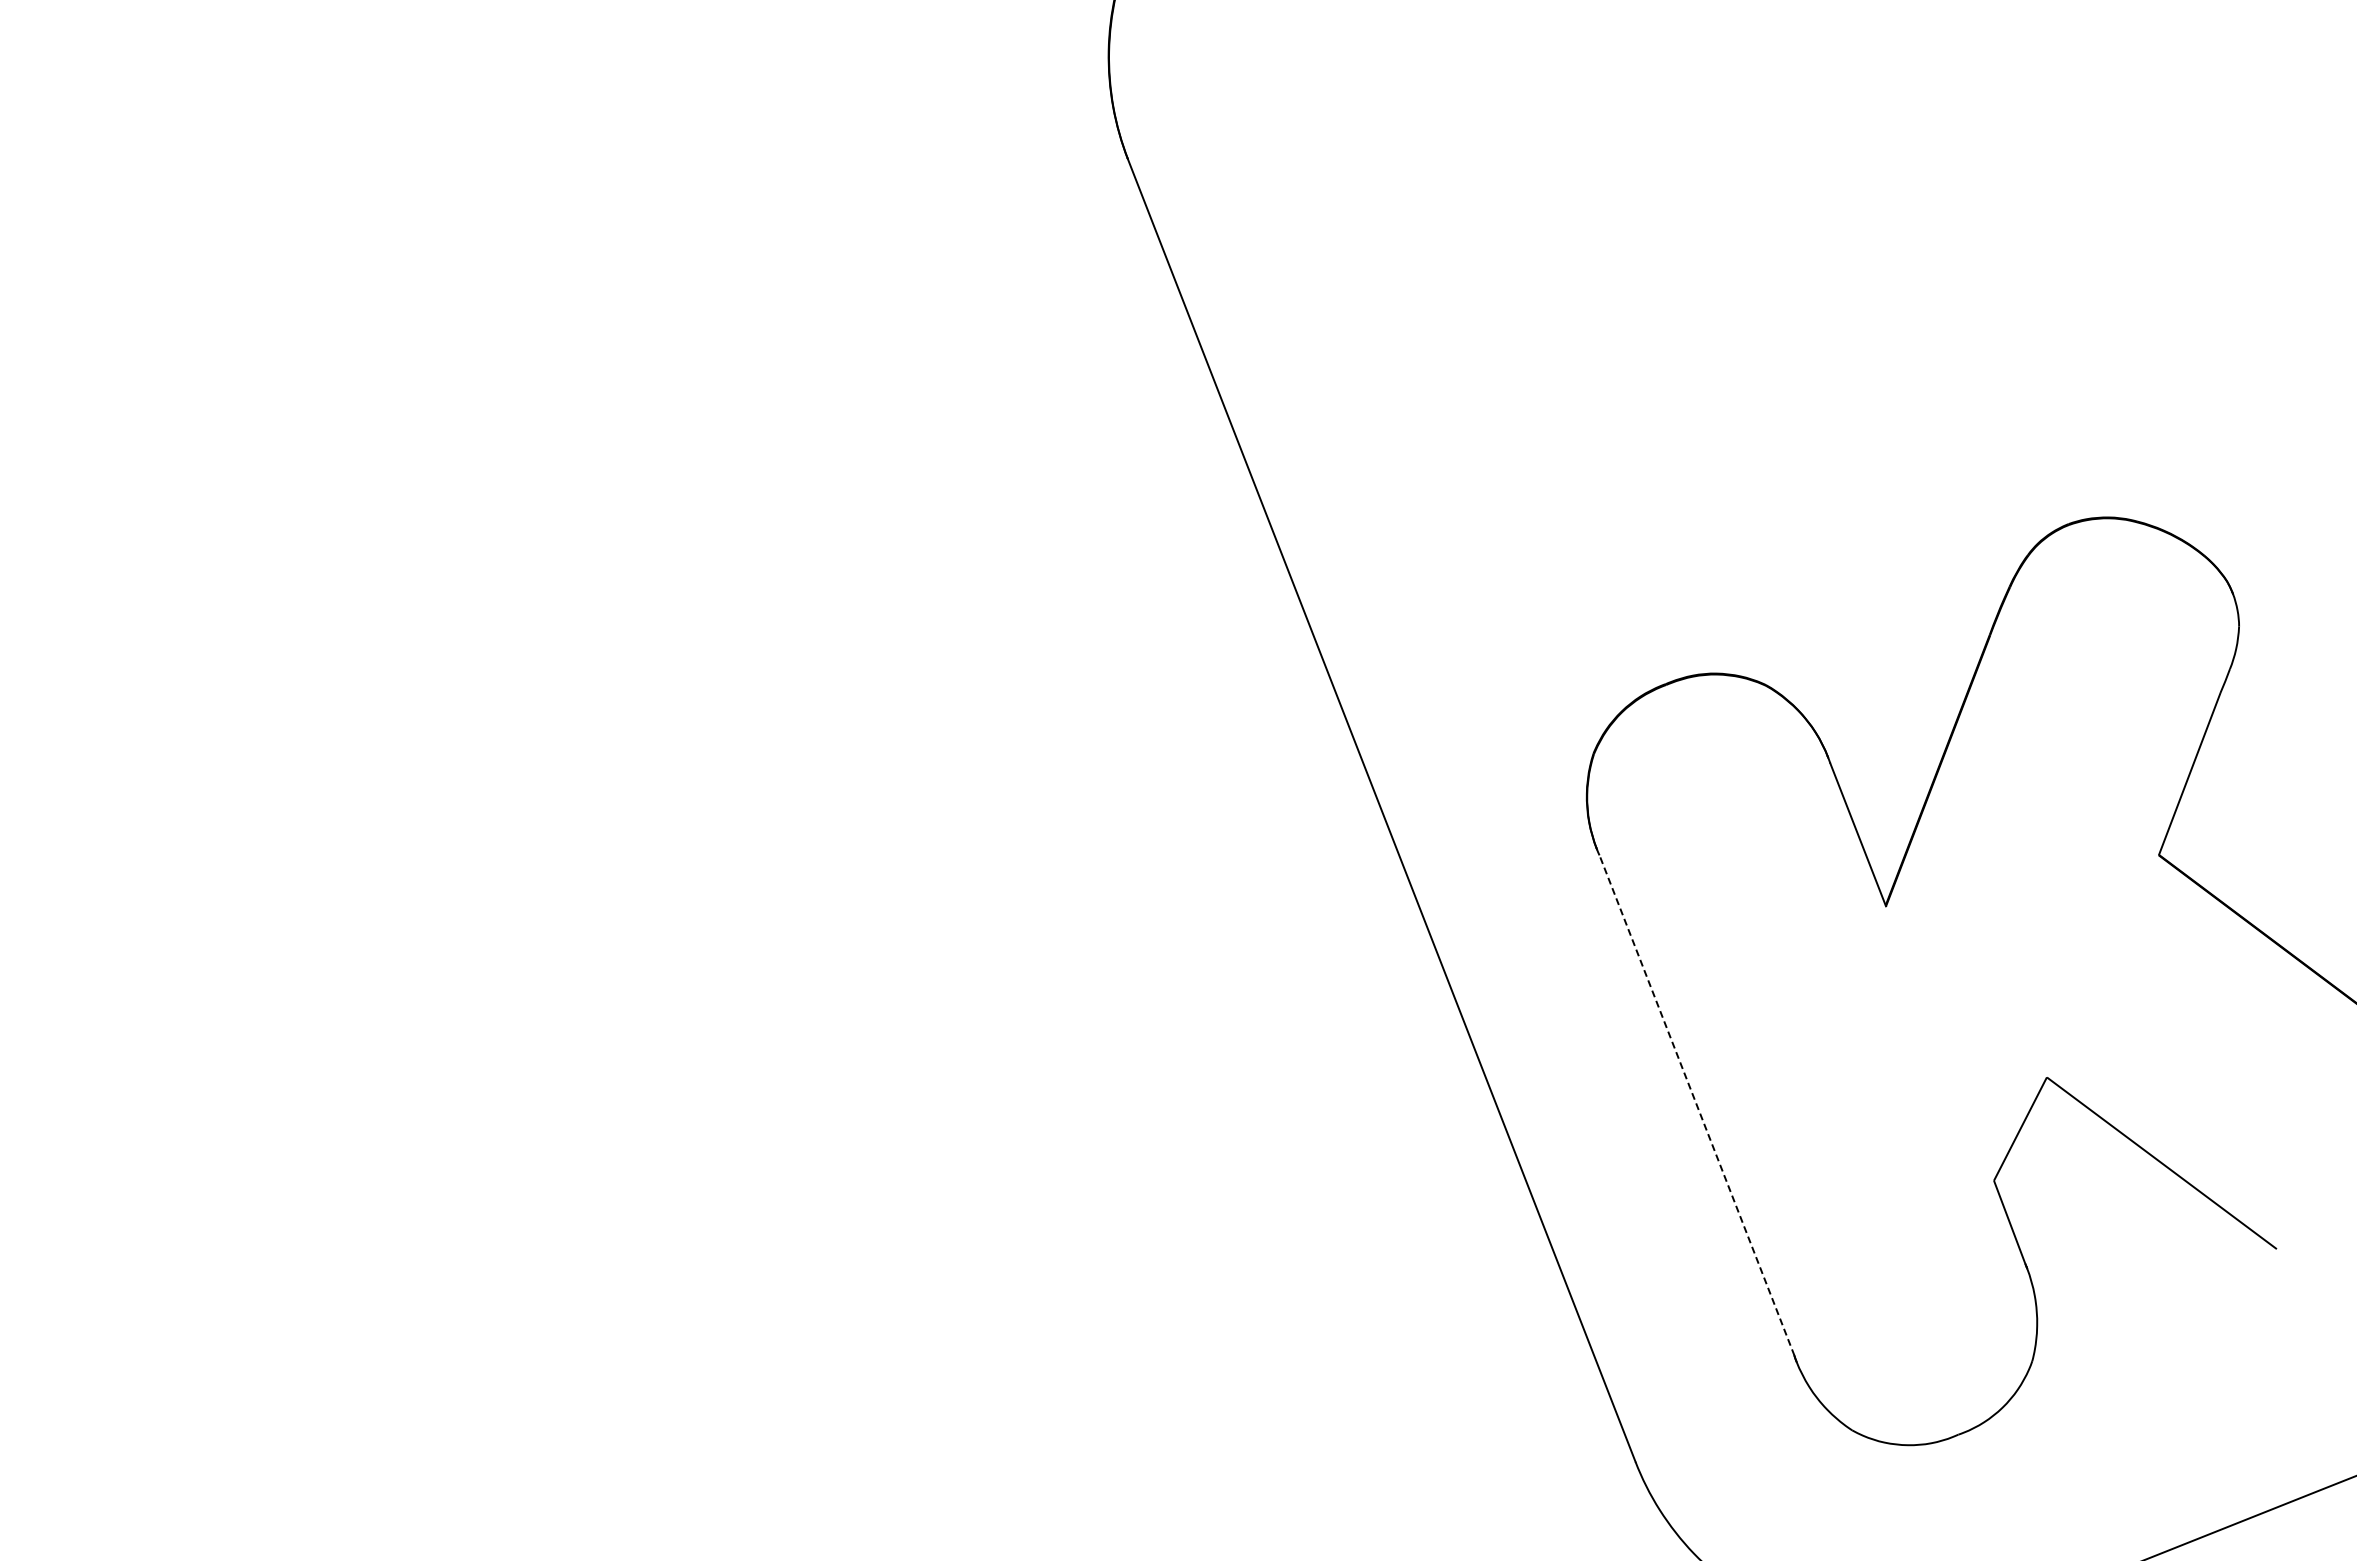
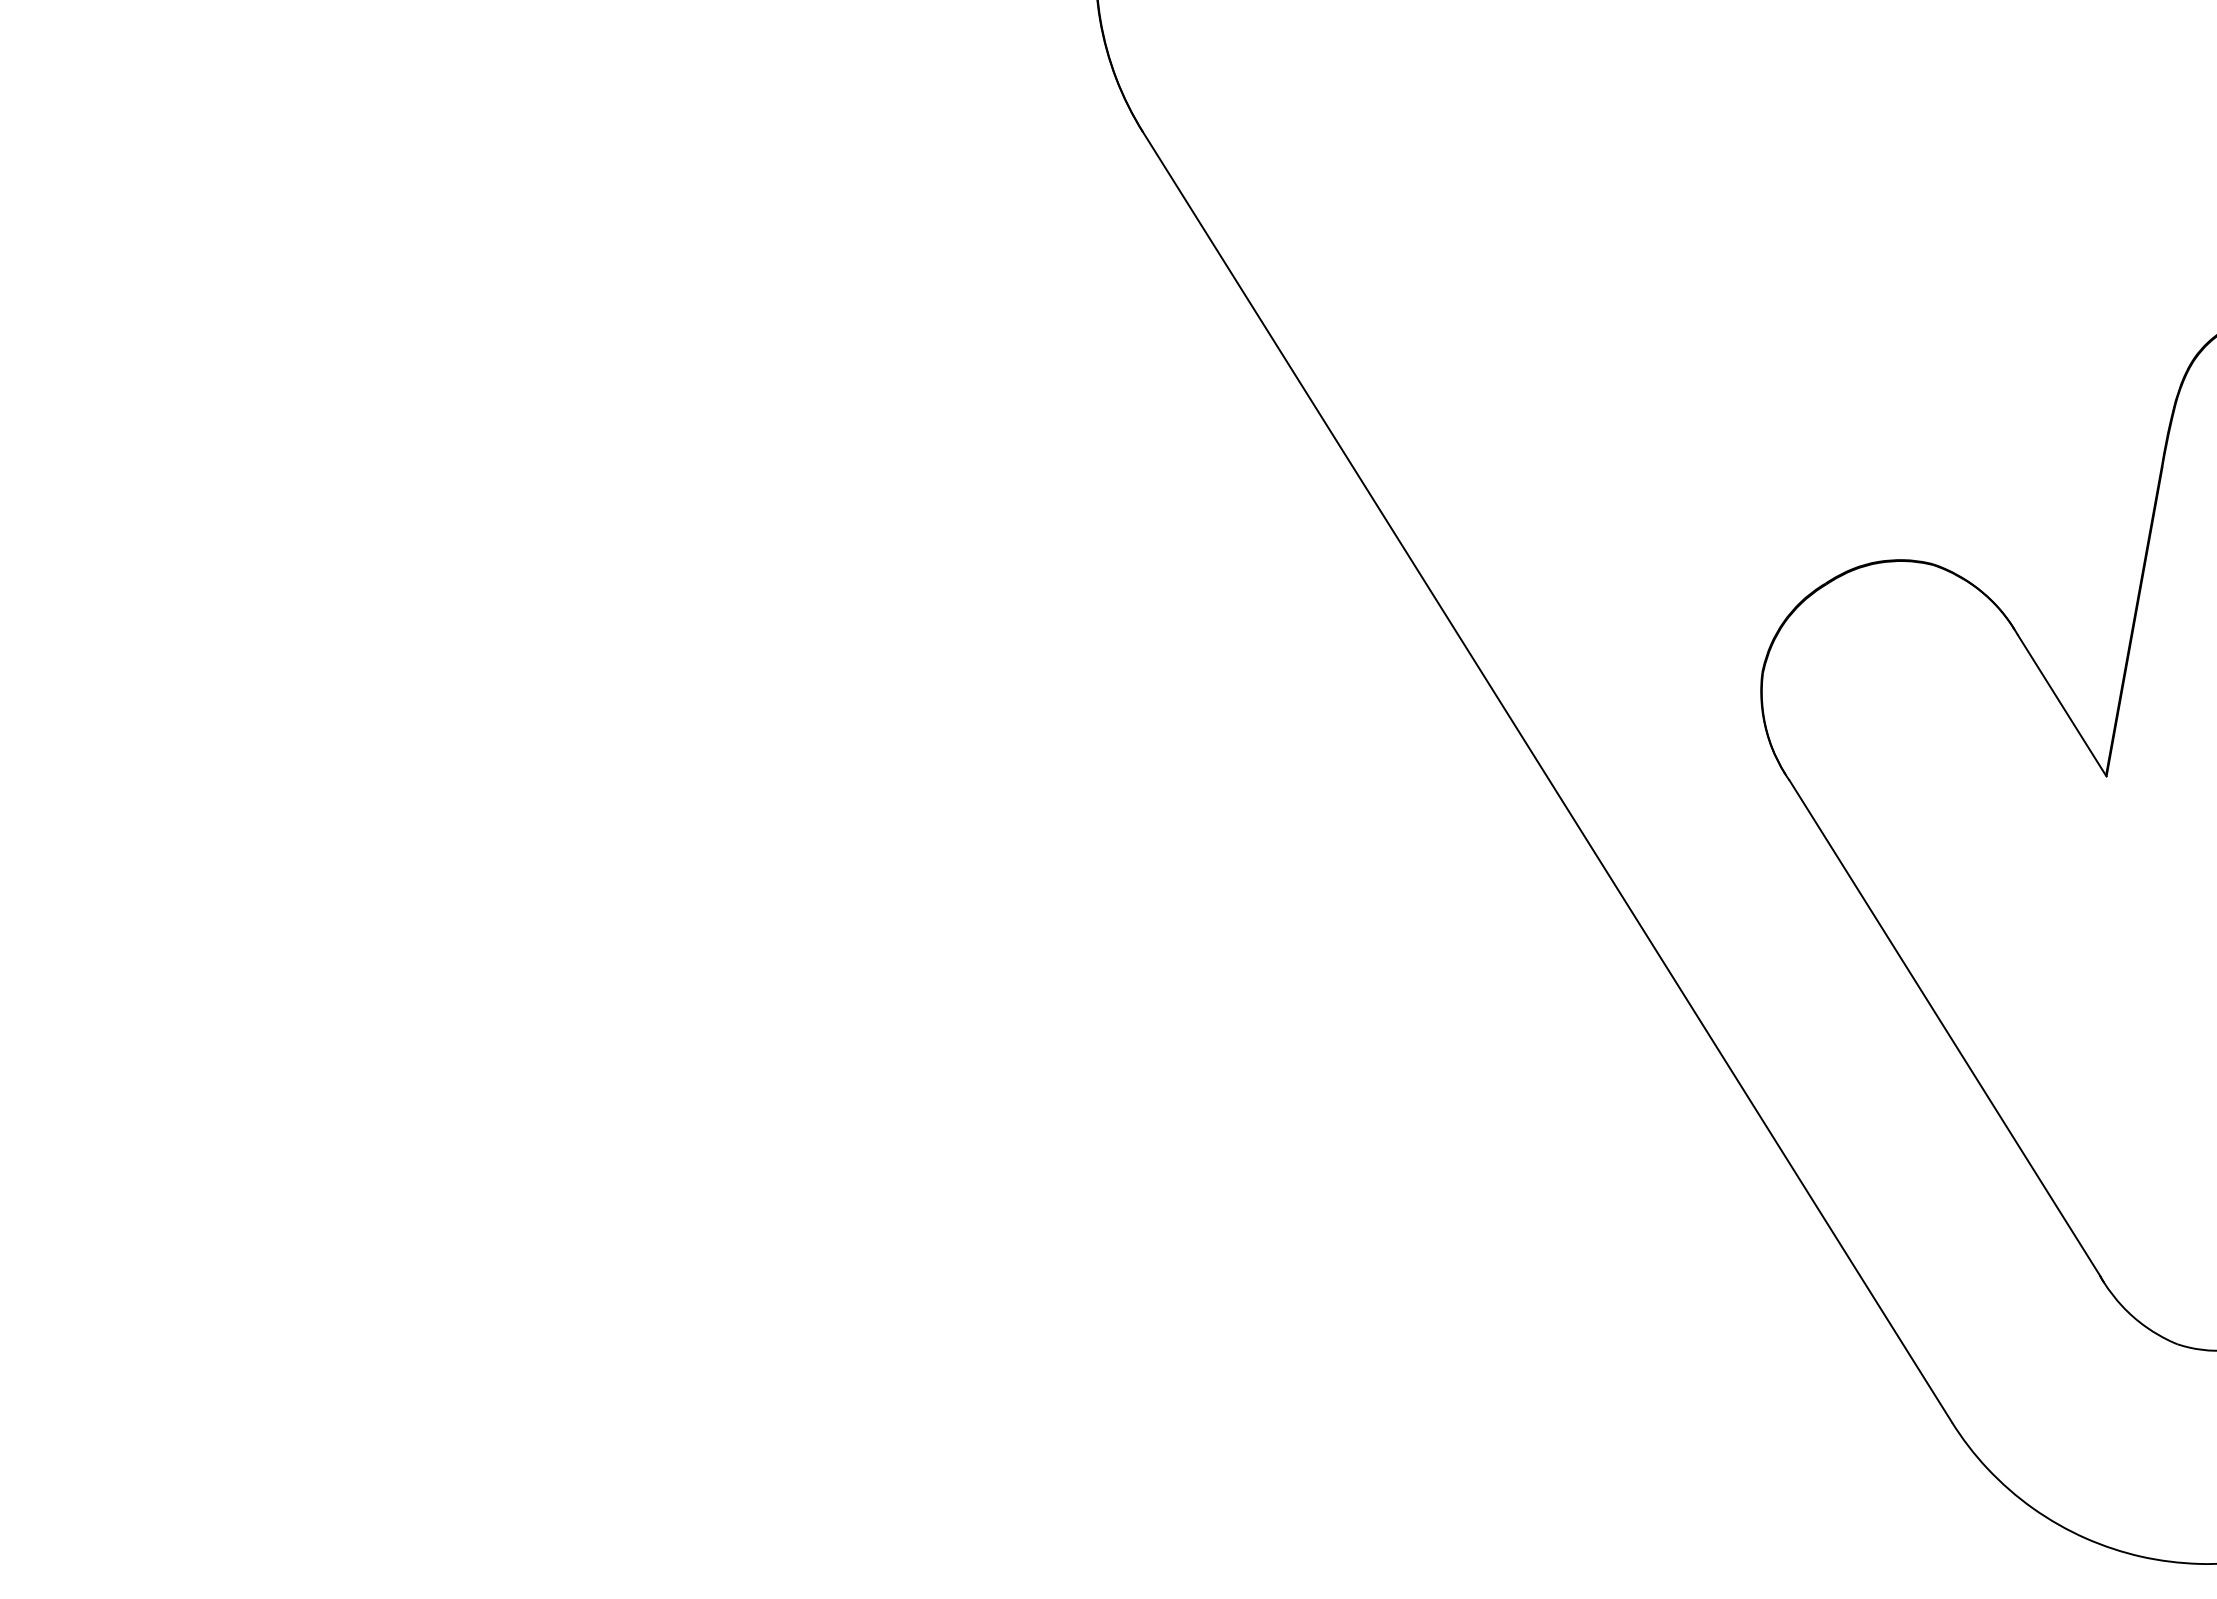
line: (1697, 1105) -> (1945, 1028), dashed -> solid

